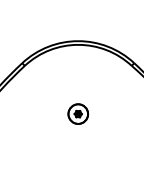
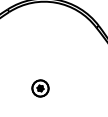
part: (77, 113) -> (39, 87), moved

